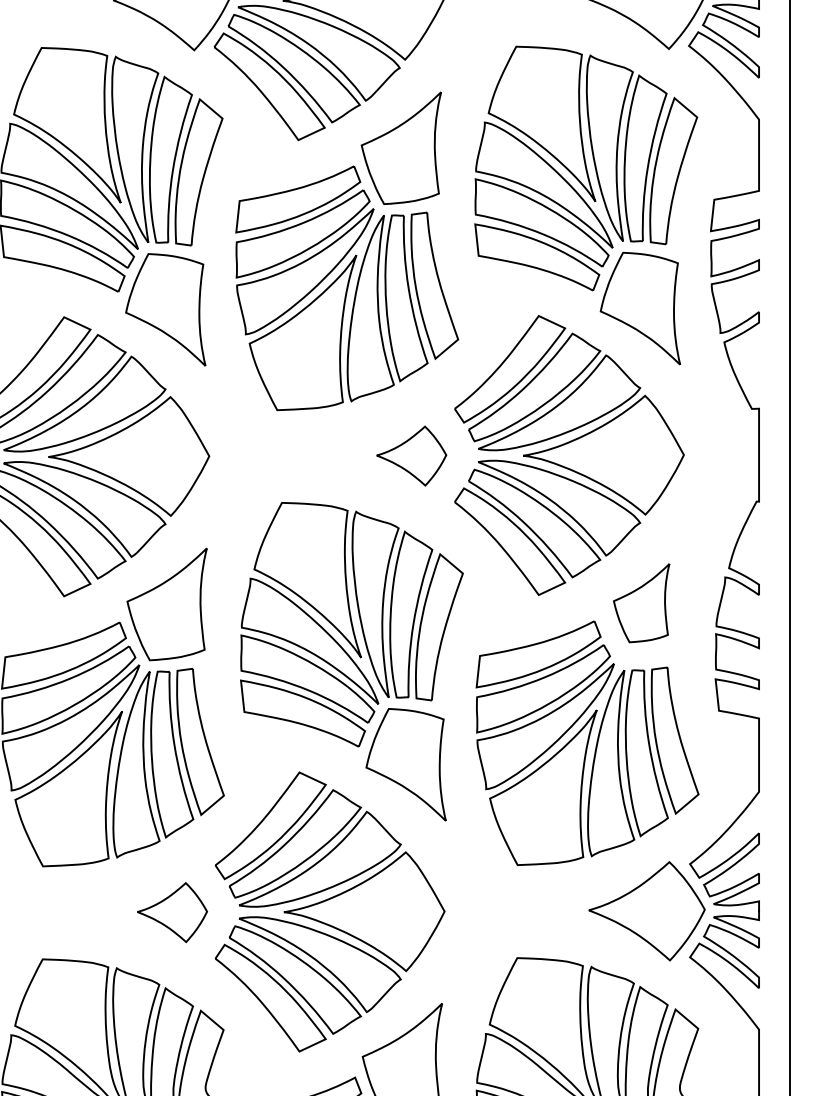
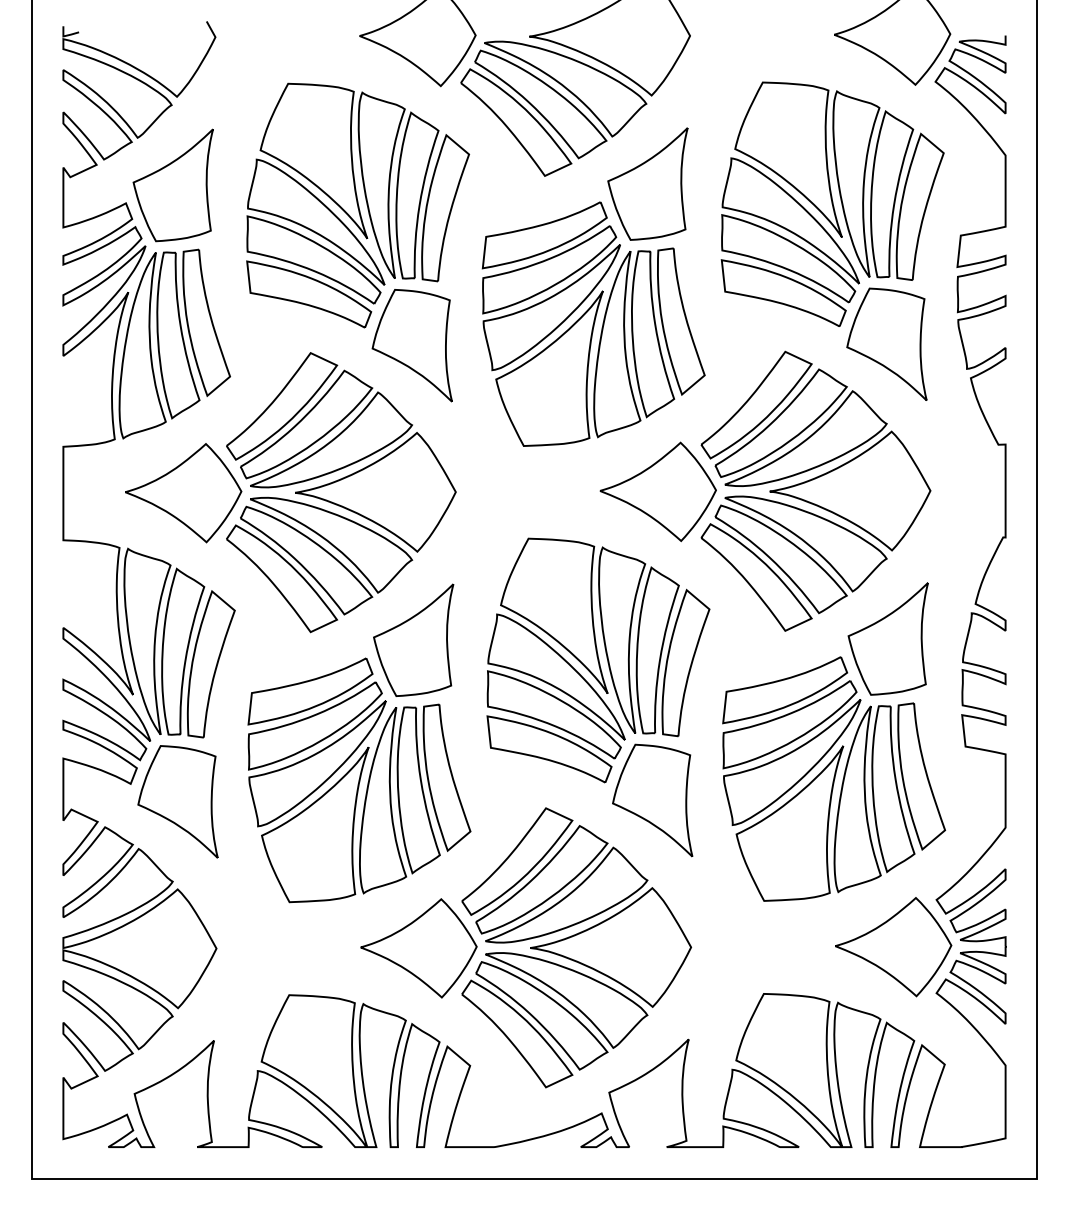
part: (410, 455) -> (657, 491), size x1.67
part: (640, 602) -> (887, 638), size x1.43
part: (171, 912) -> (418, 948), size x1.67

